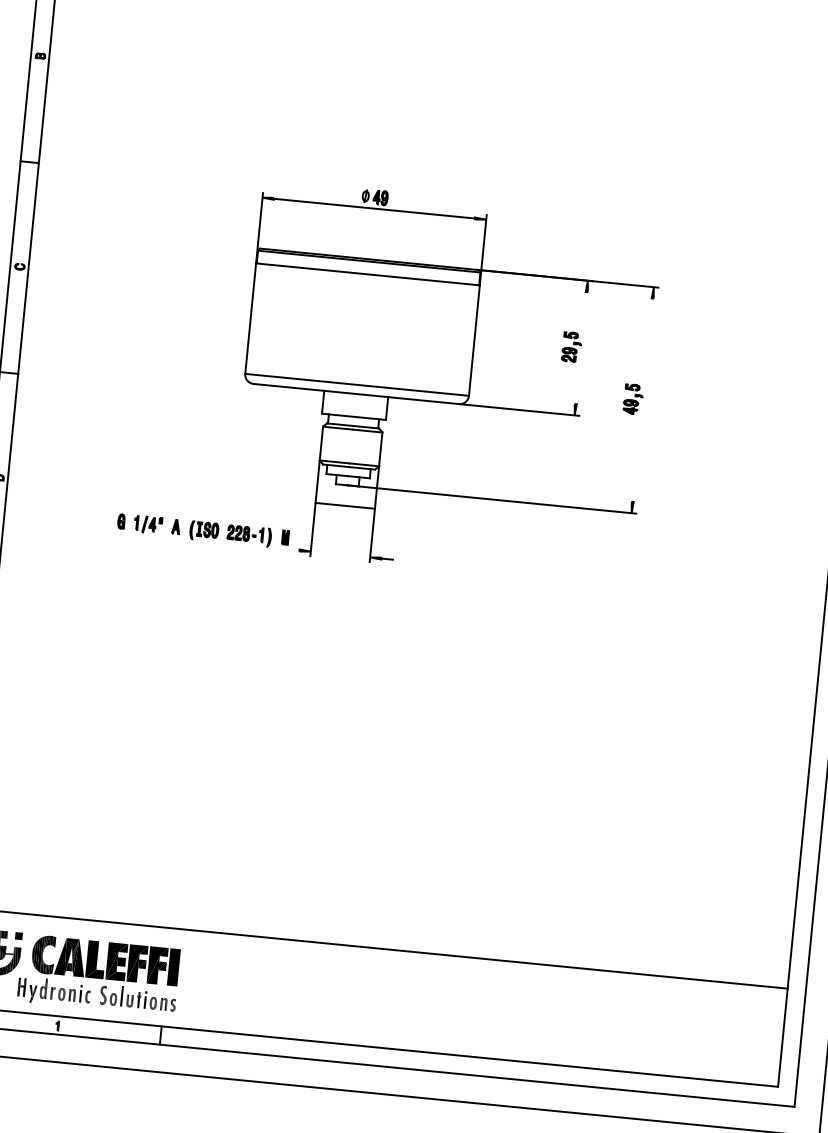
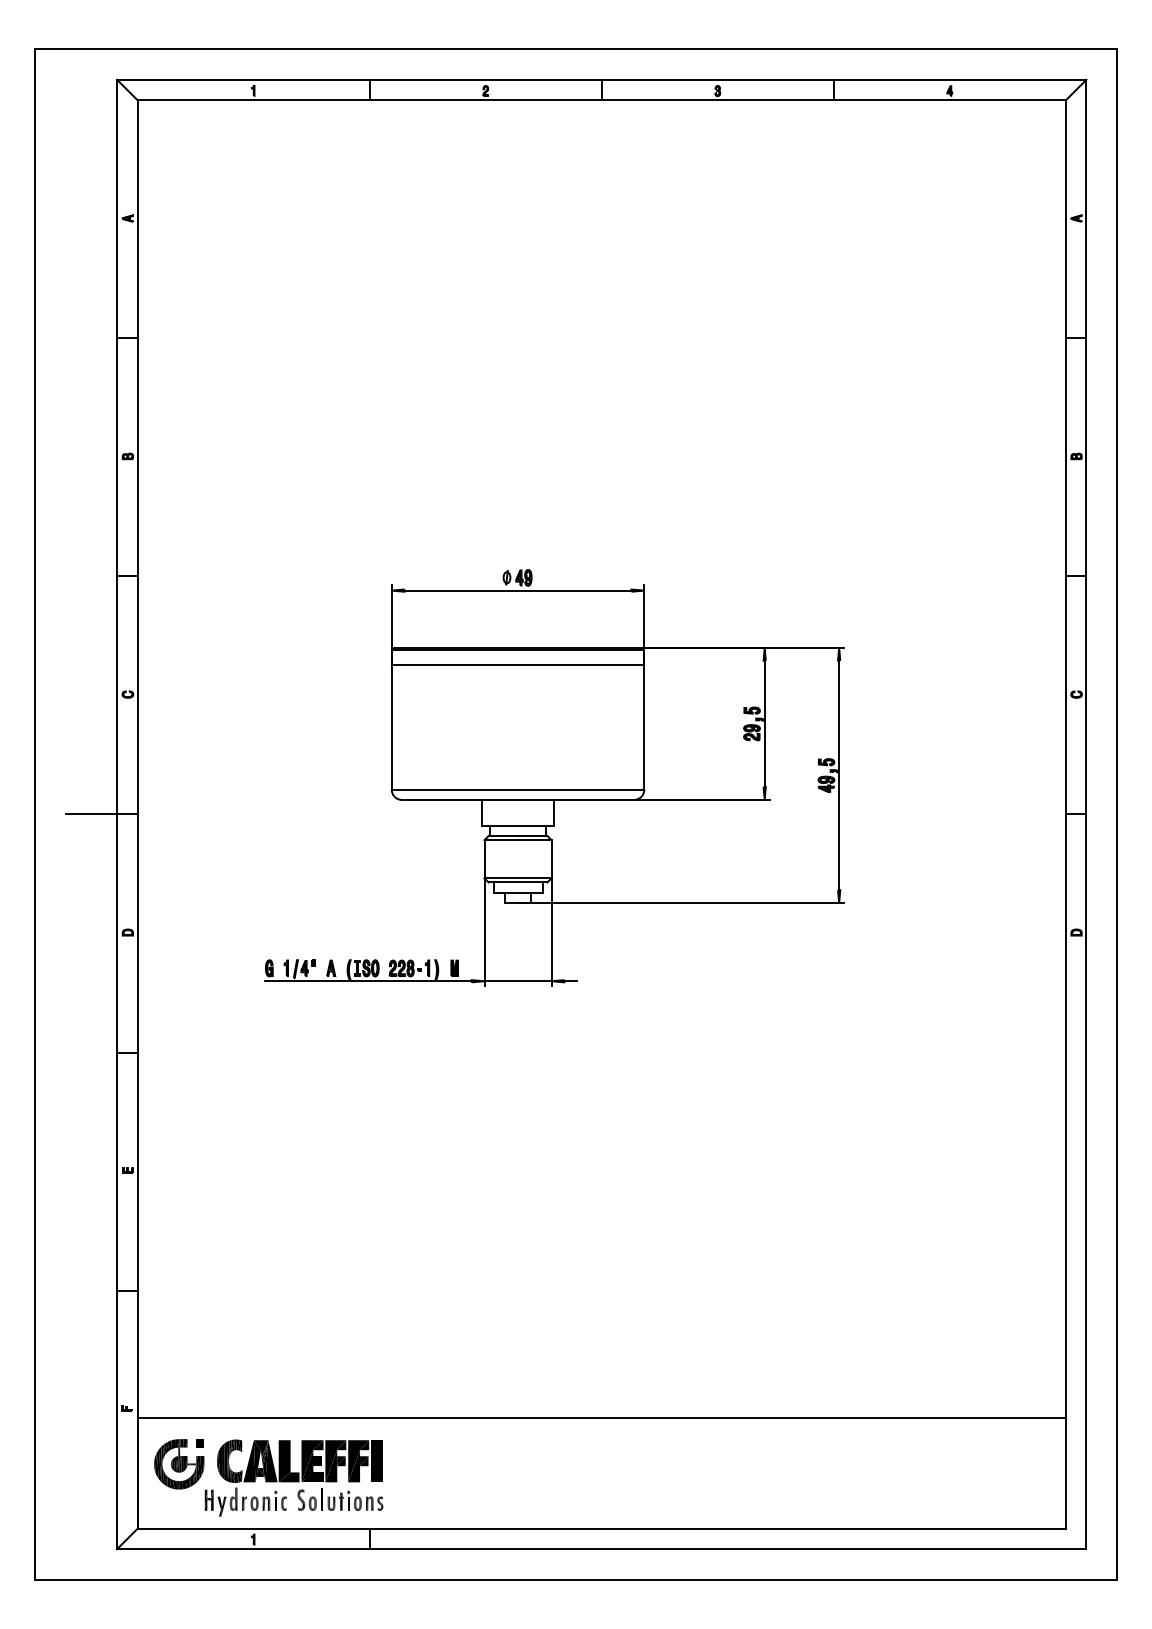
line: (581, 347) -> (764, 723), added
line: (643, 400) -> (839, 775), added
line: (344, 506) -> (517, 981), moved
line: (208, 541) -> (368, 981), added

